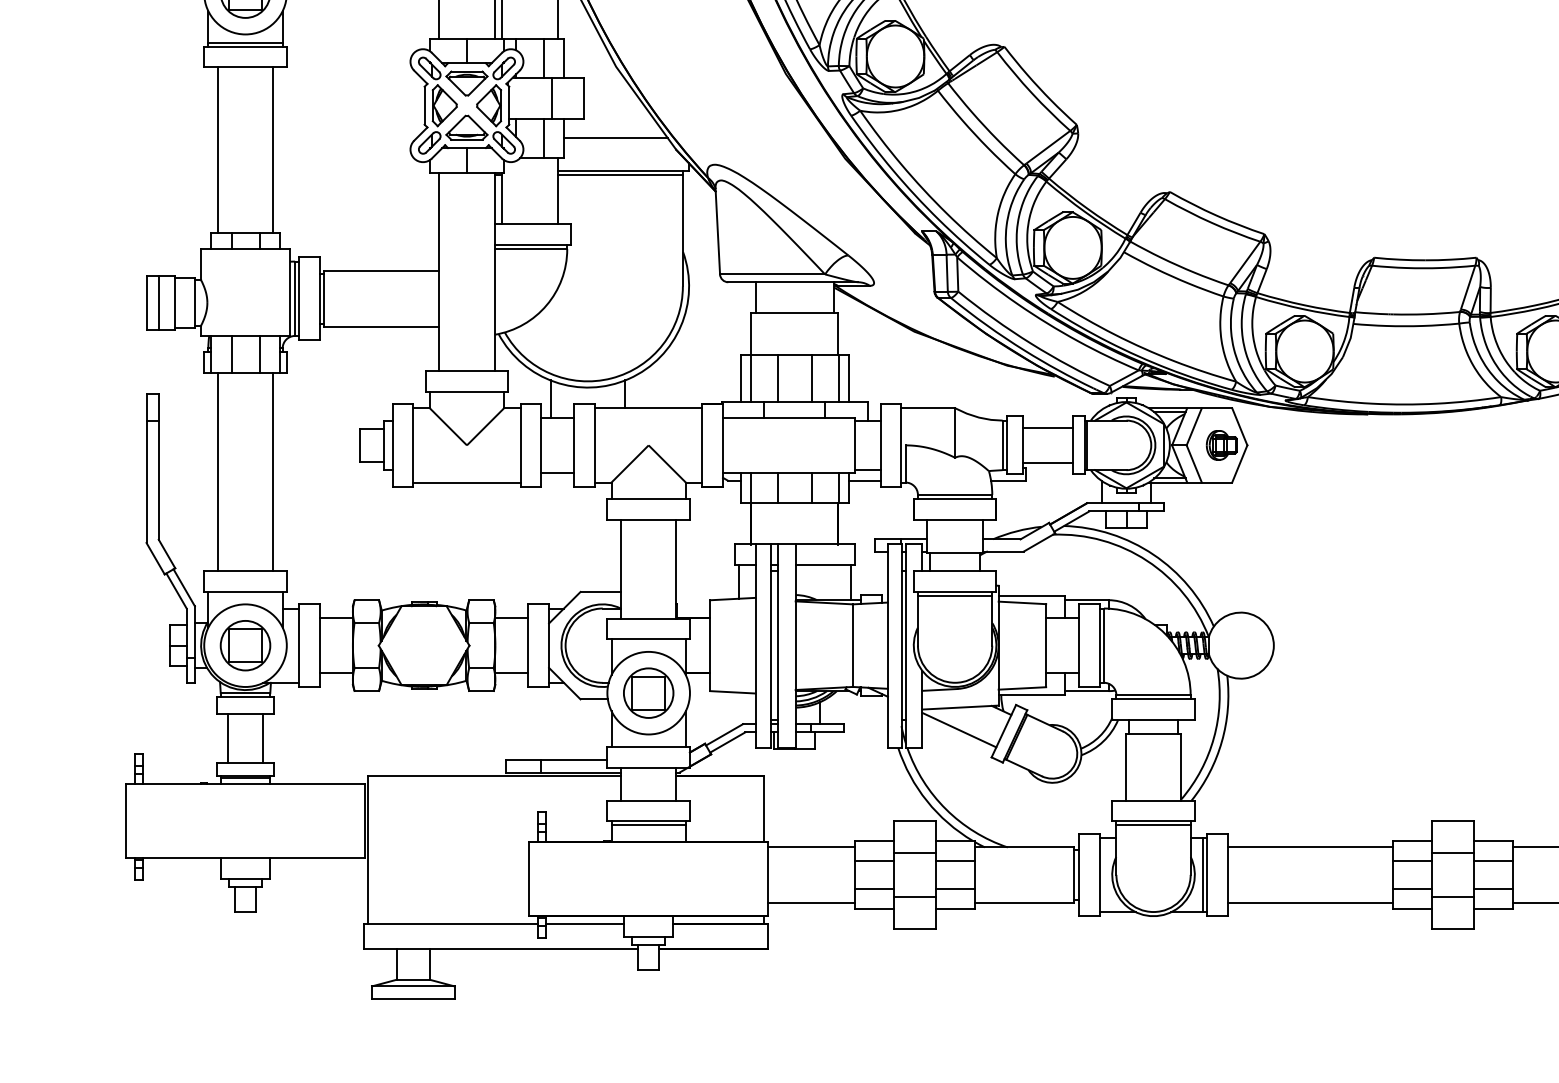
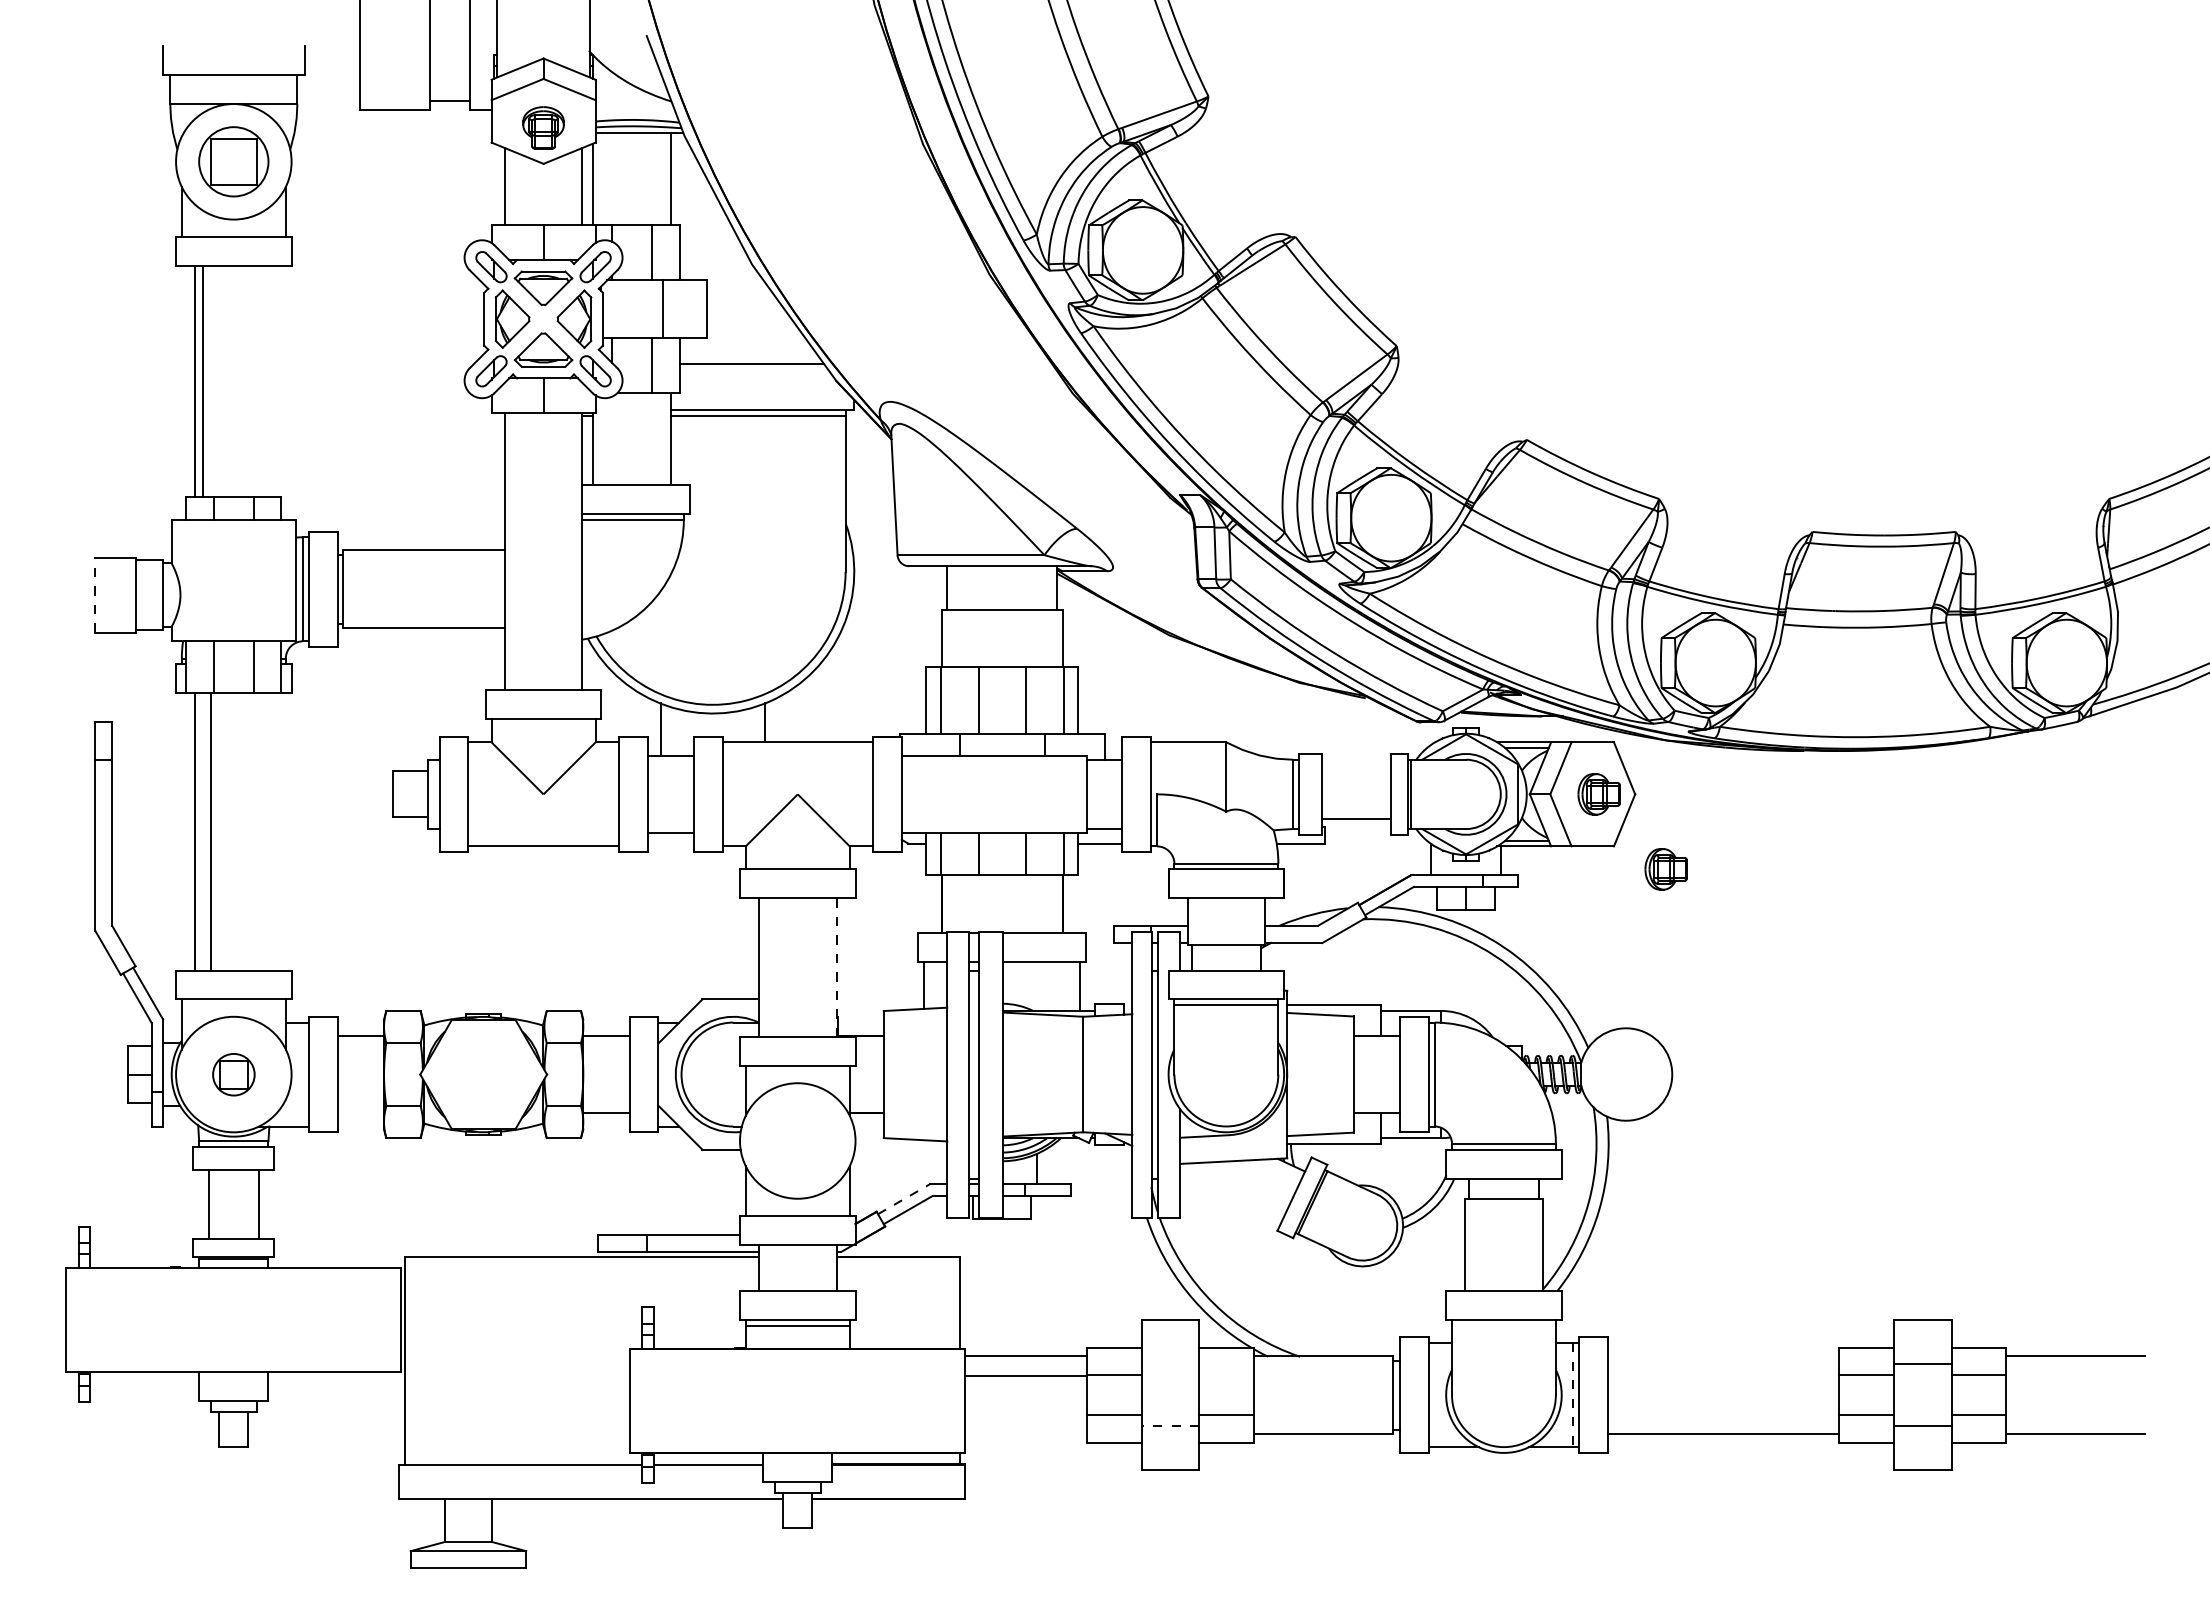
line: (245, 42) -> (233, 231), removed
line: (273, 149) -> (202, 380), moved
line: (158, 302) -> (112, 594), removed
line: (146, 303) -> (95, 595), solid -> dashed
line: (1048, 427) -> (1356, 769), removed
line: (273, 471) -> (210, 831), moved
part: (1269, 499) -> (1665, 869), added
line: (676, 569) -> (836, 968), solid -> dashed
part: (245, 645) -> (233, 1074), size x0.6
line: (336, 673) -> (360, 1113), removed
part: (648, 692) -> (797, 1140), removed
line: (959, 729) -> (1232, 1192), removed
line: (724, 735) -> (903, 1199), solid -> dashed
line: (1153, 825) -> (1503, 1325), removed
line: (1310, 847) -> (1723, 1356), removed
line: (915, 852) -> (1170, 1364), removed
line: (955, 860) -> (1226, 1375), removed
line: (1203, 875) -> (1573, 1395), solid -> dashed
line: (915, 897) -> (1170, 1426), solid -> dashed
line: (811, 902) -> (1025, 1375), moved

